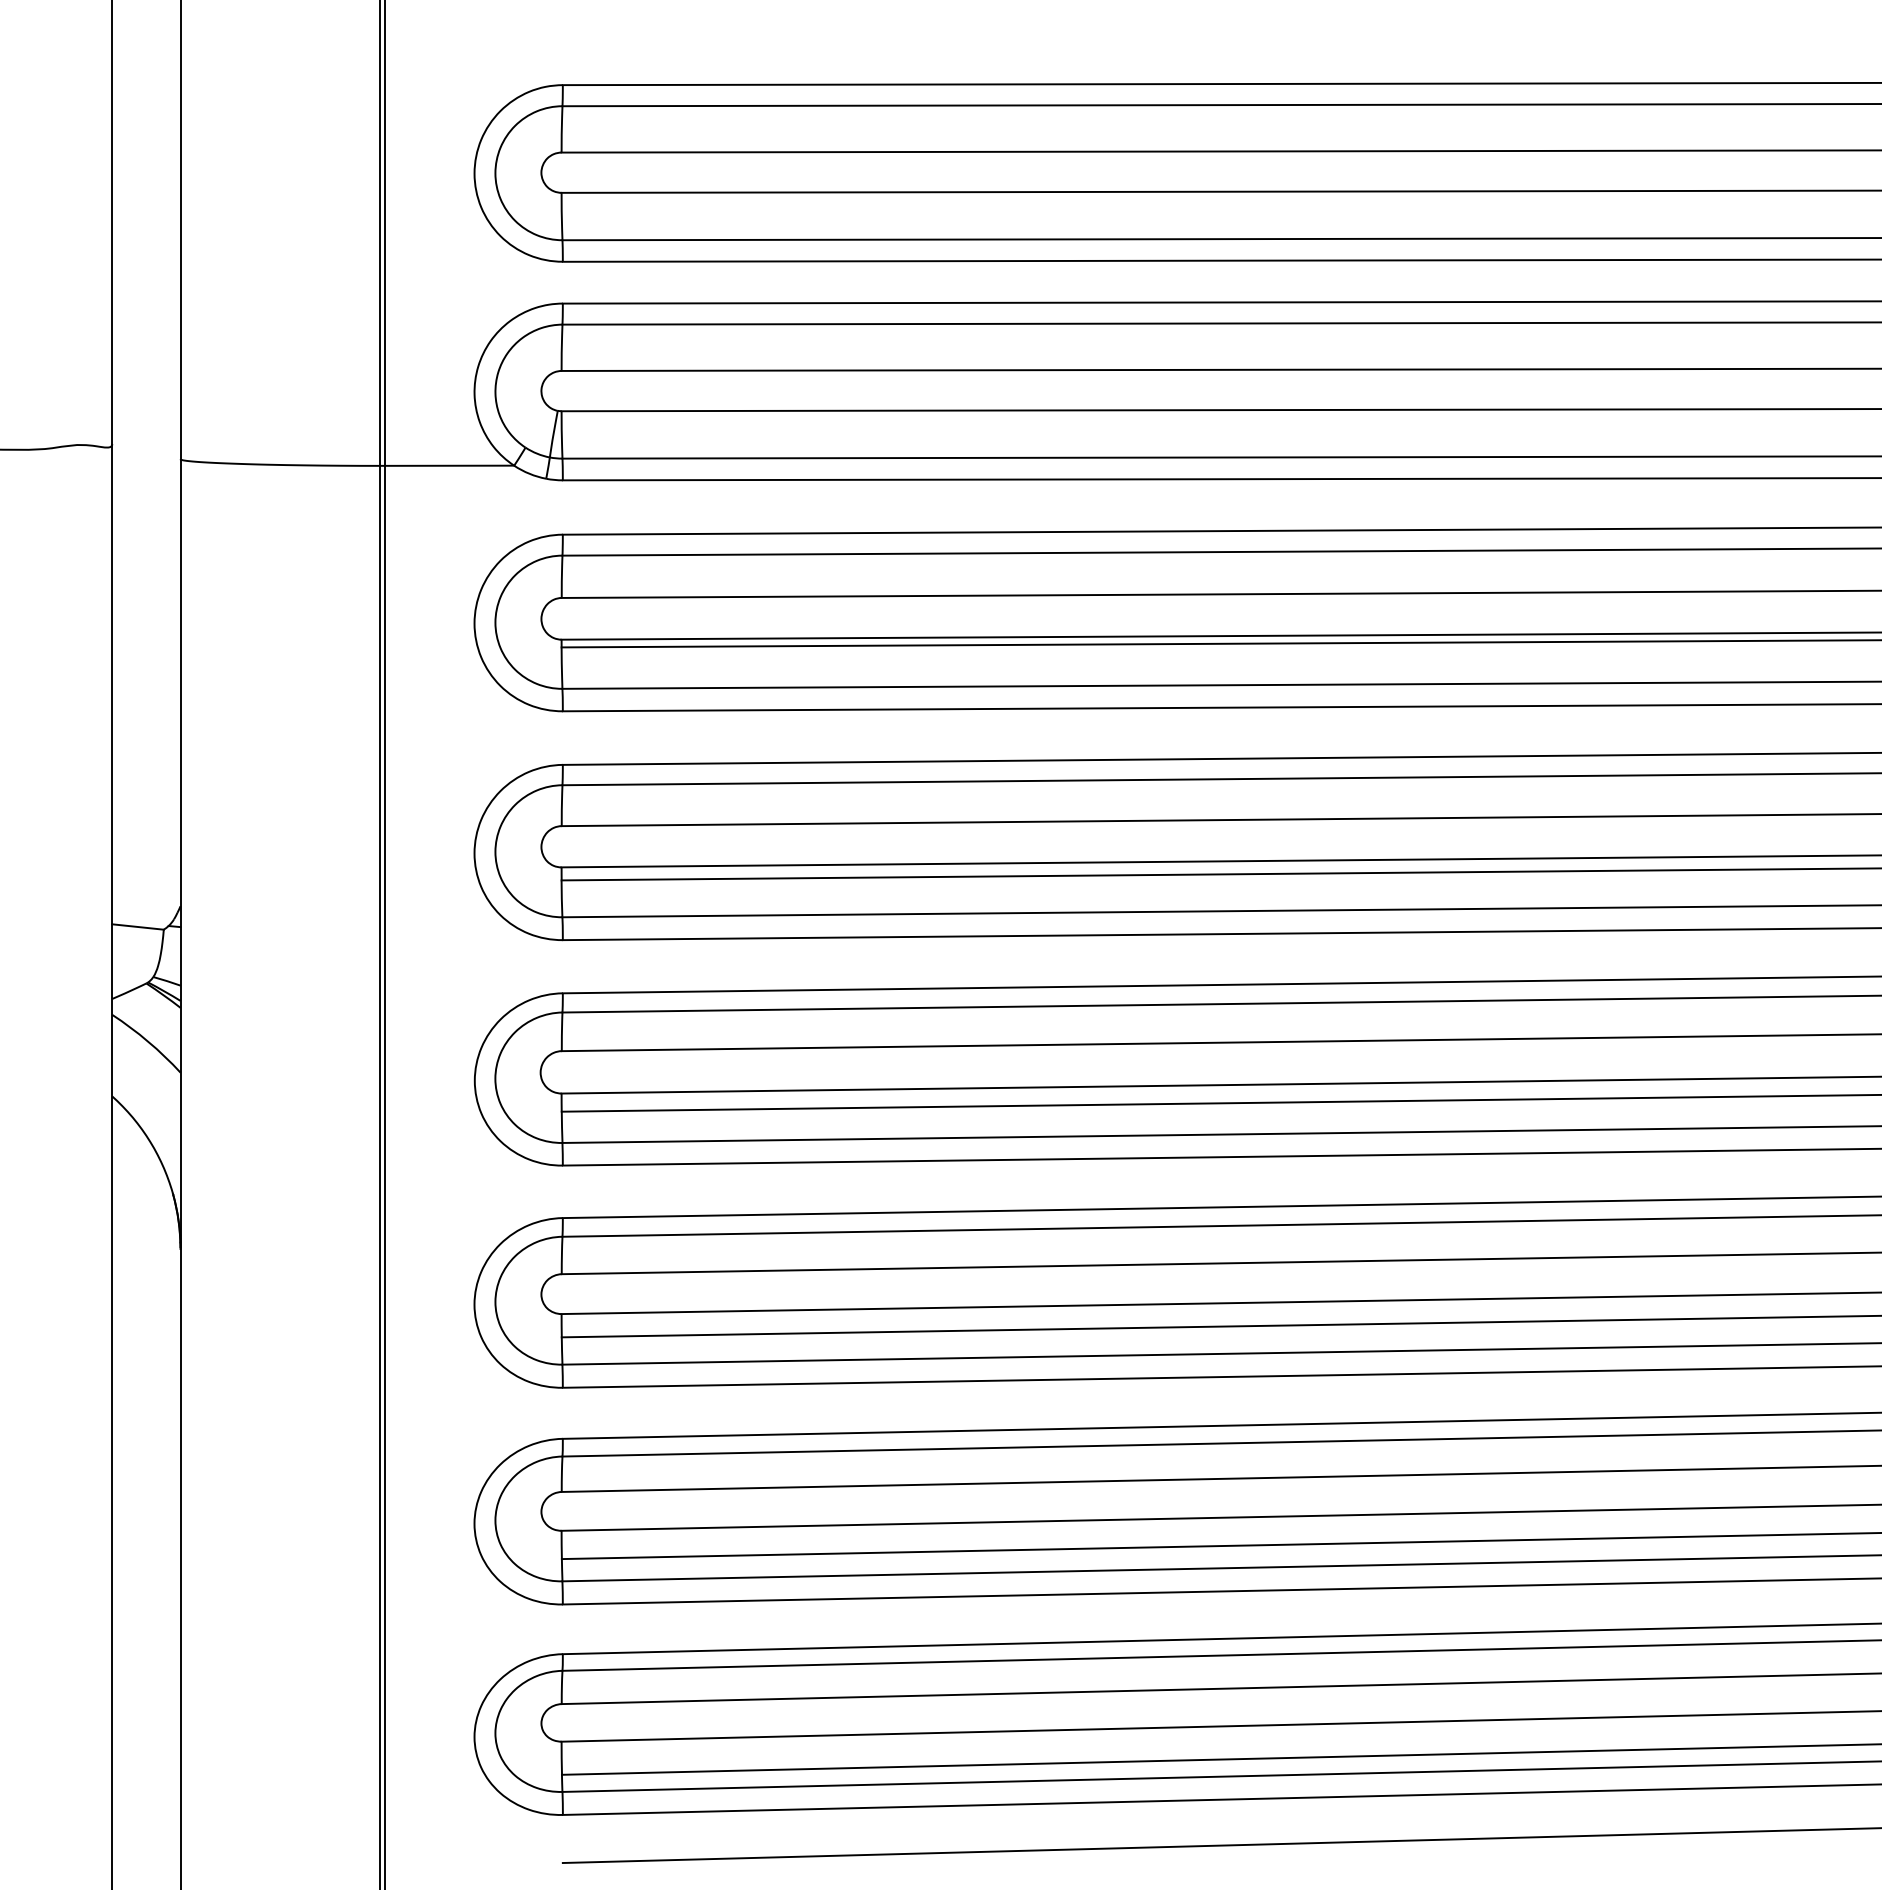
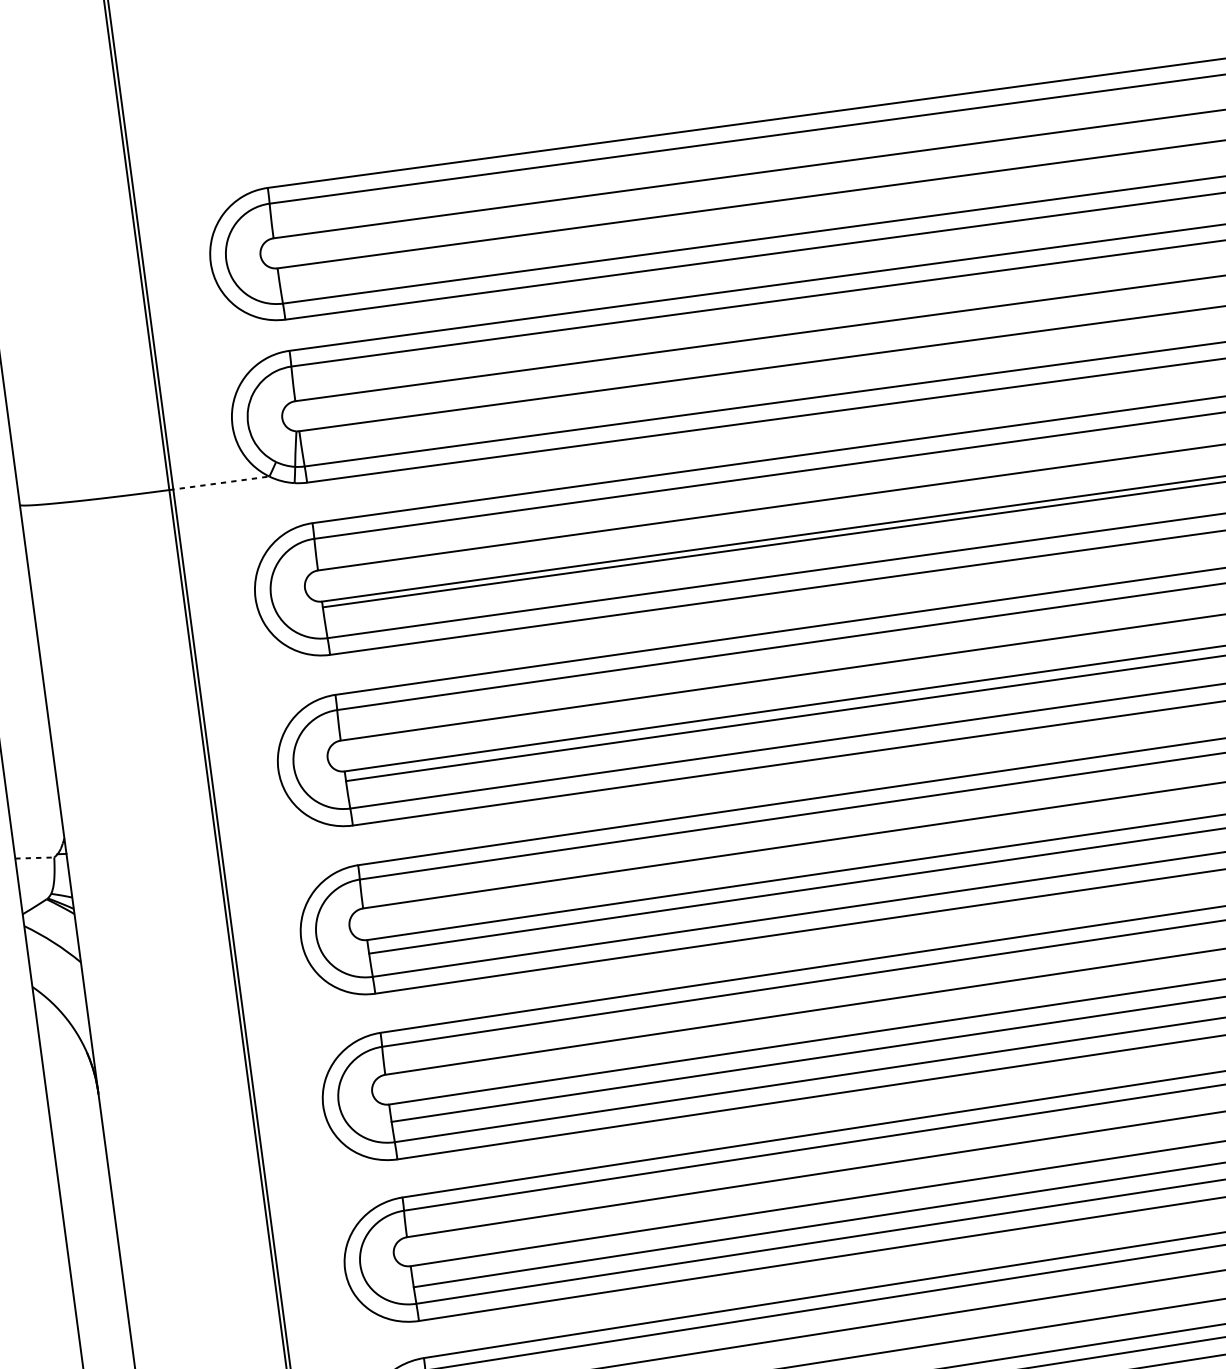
line: (447, 465) -> (219, 483), solid -> dashed
line: (138, 927) -> (35, 858), solid -> dashed

